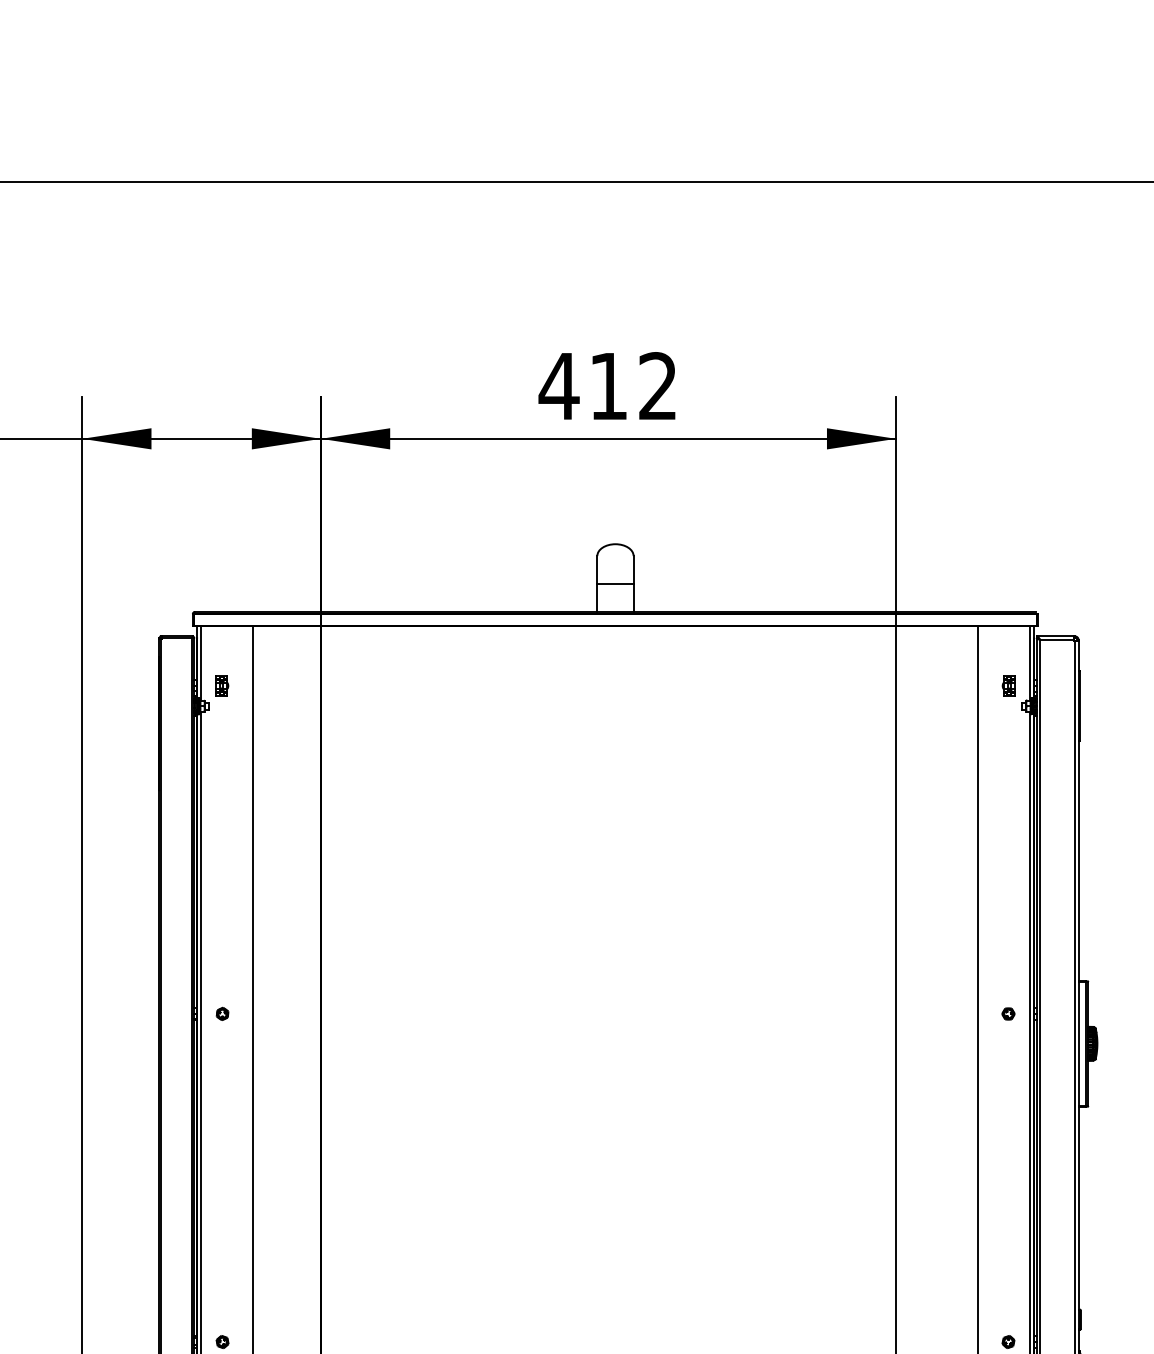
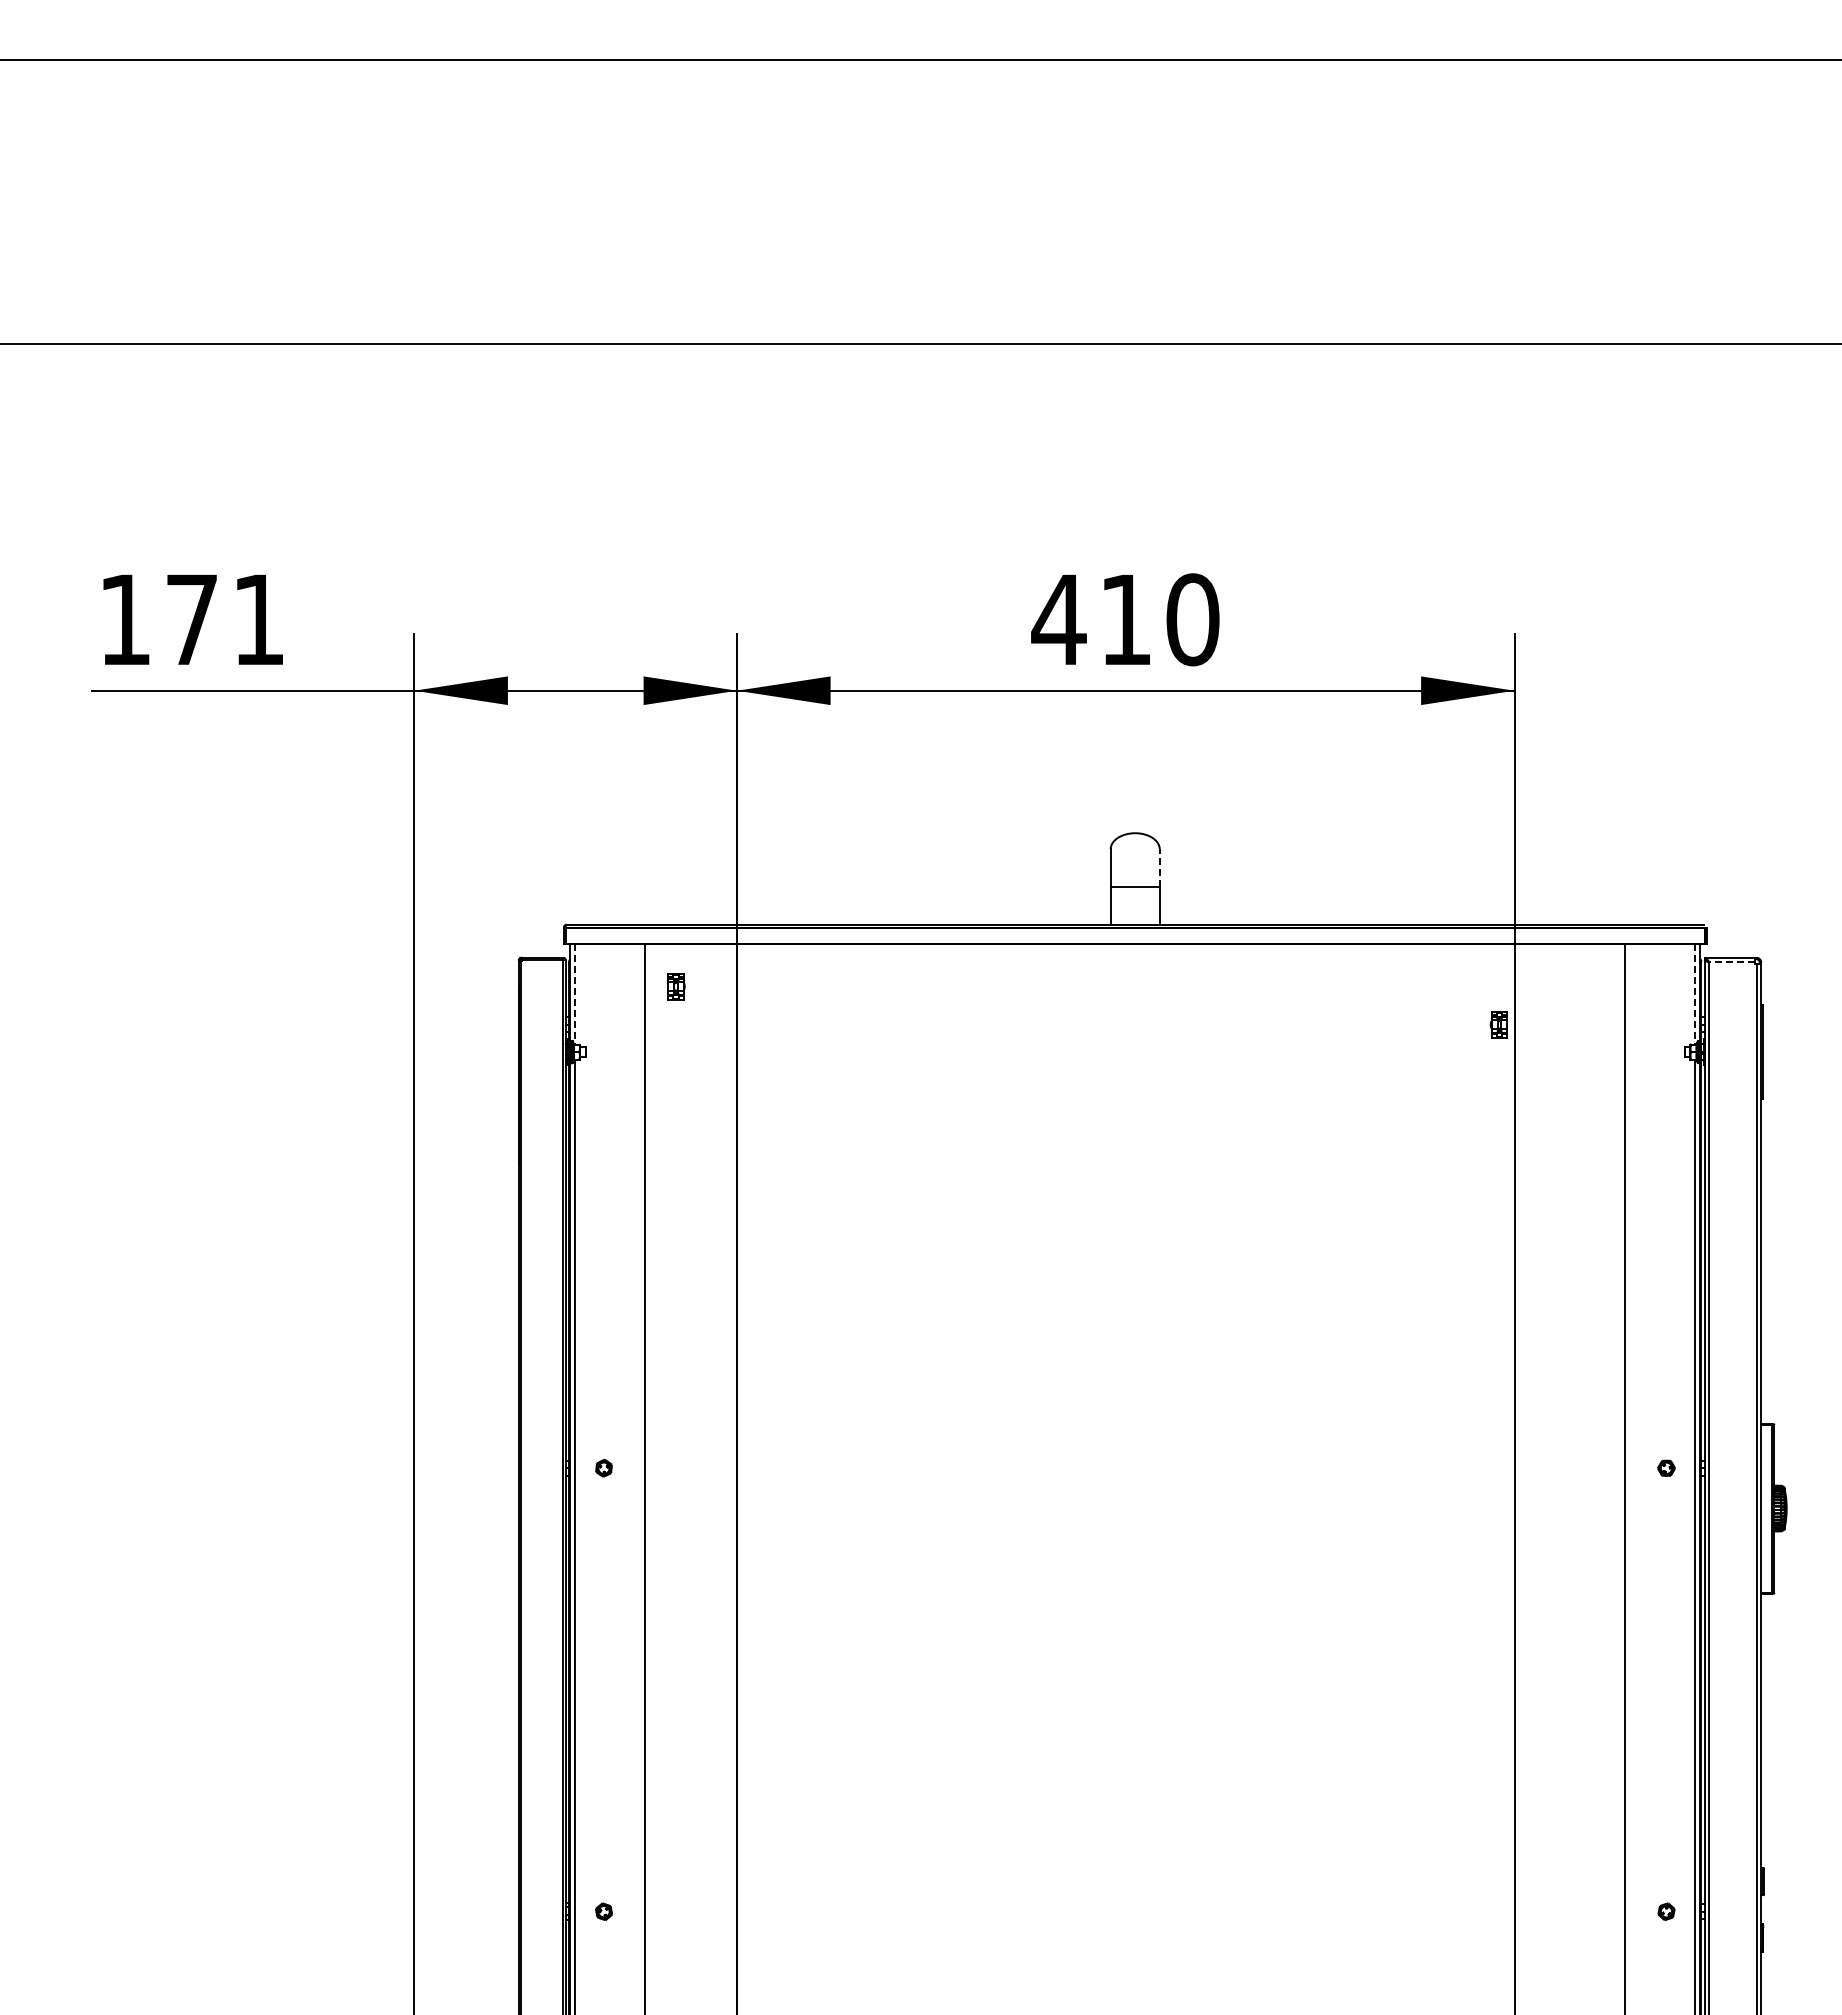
text: (657, 386) -> (1192, 619), 412 -> 410
line: (633, 570) -> (1159, 868), solid -> dashed
line: (1057, 639) -> (1732, 962), solid -> dashed
line: (201, 663) -> (575, 994), solid -> dashed
line: (1029, 663) -> (1695, 994), solid -> dashed
part: (222, 685) -> (676, 986), moved
part: (1008, 685) -> (1498, 1024), moved

